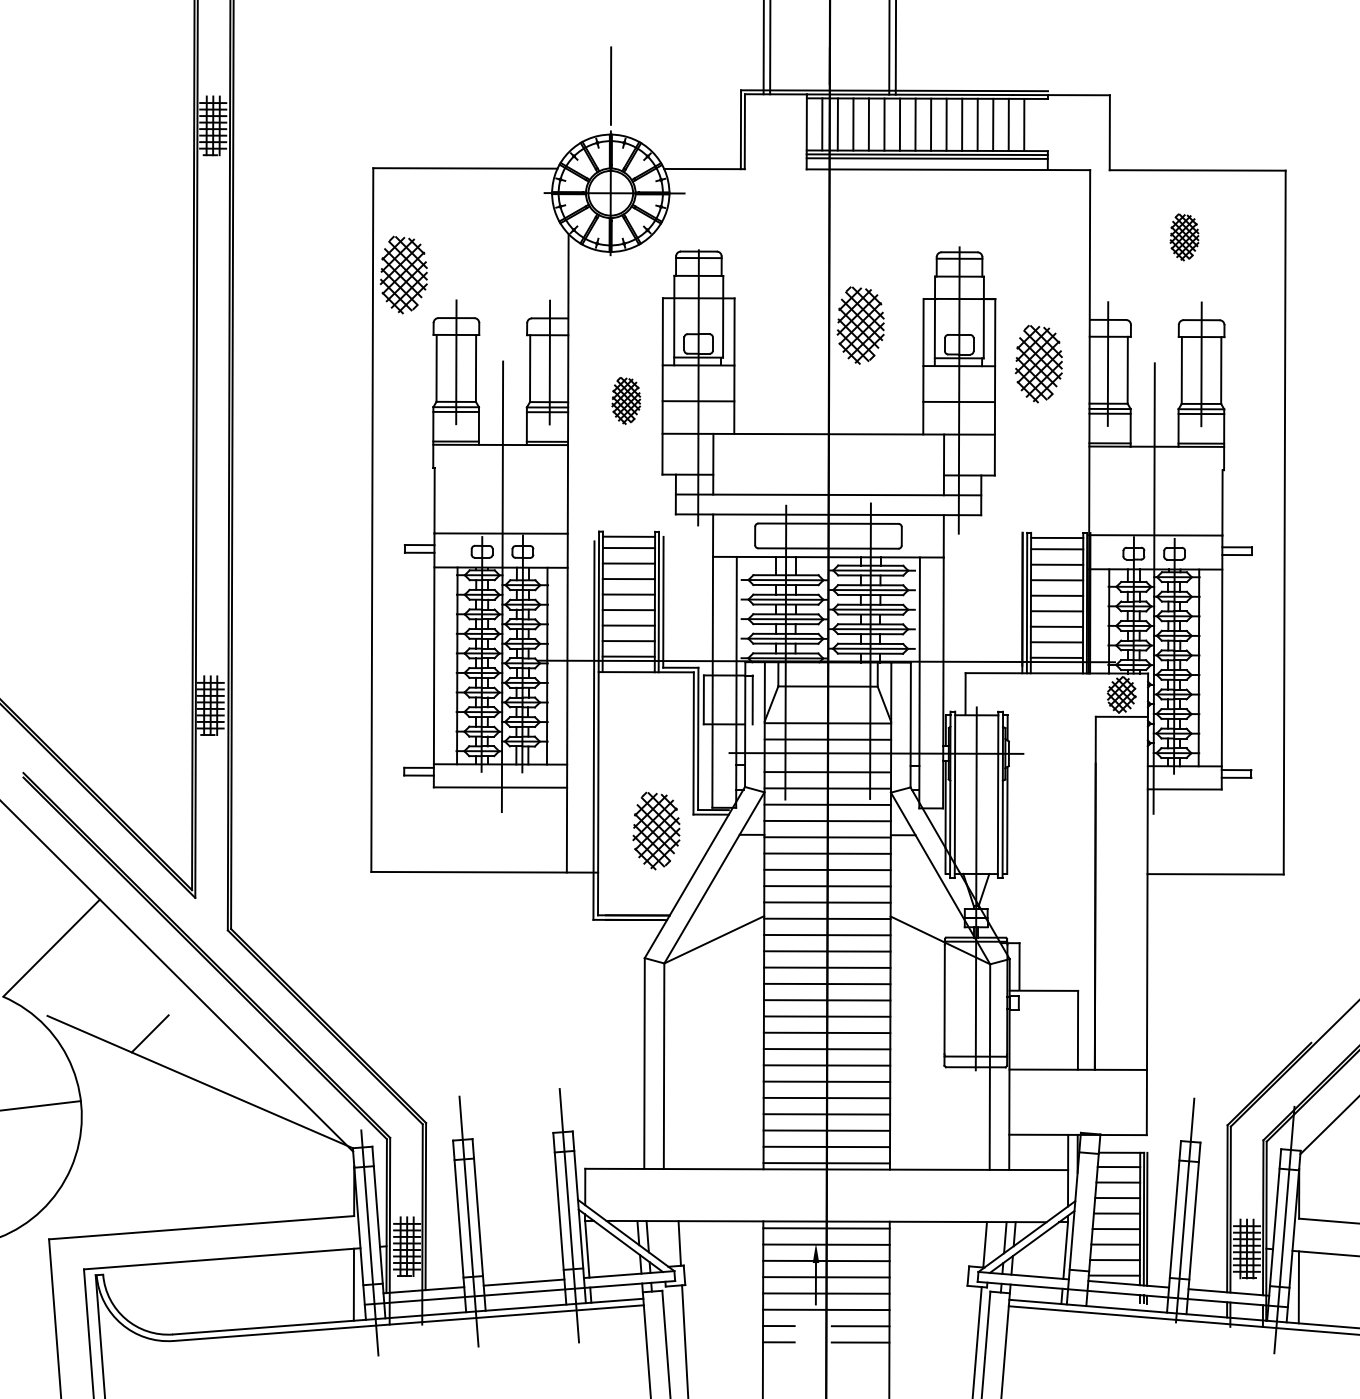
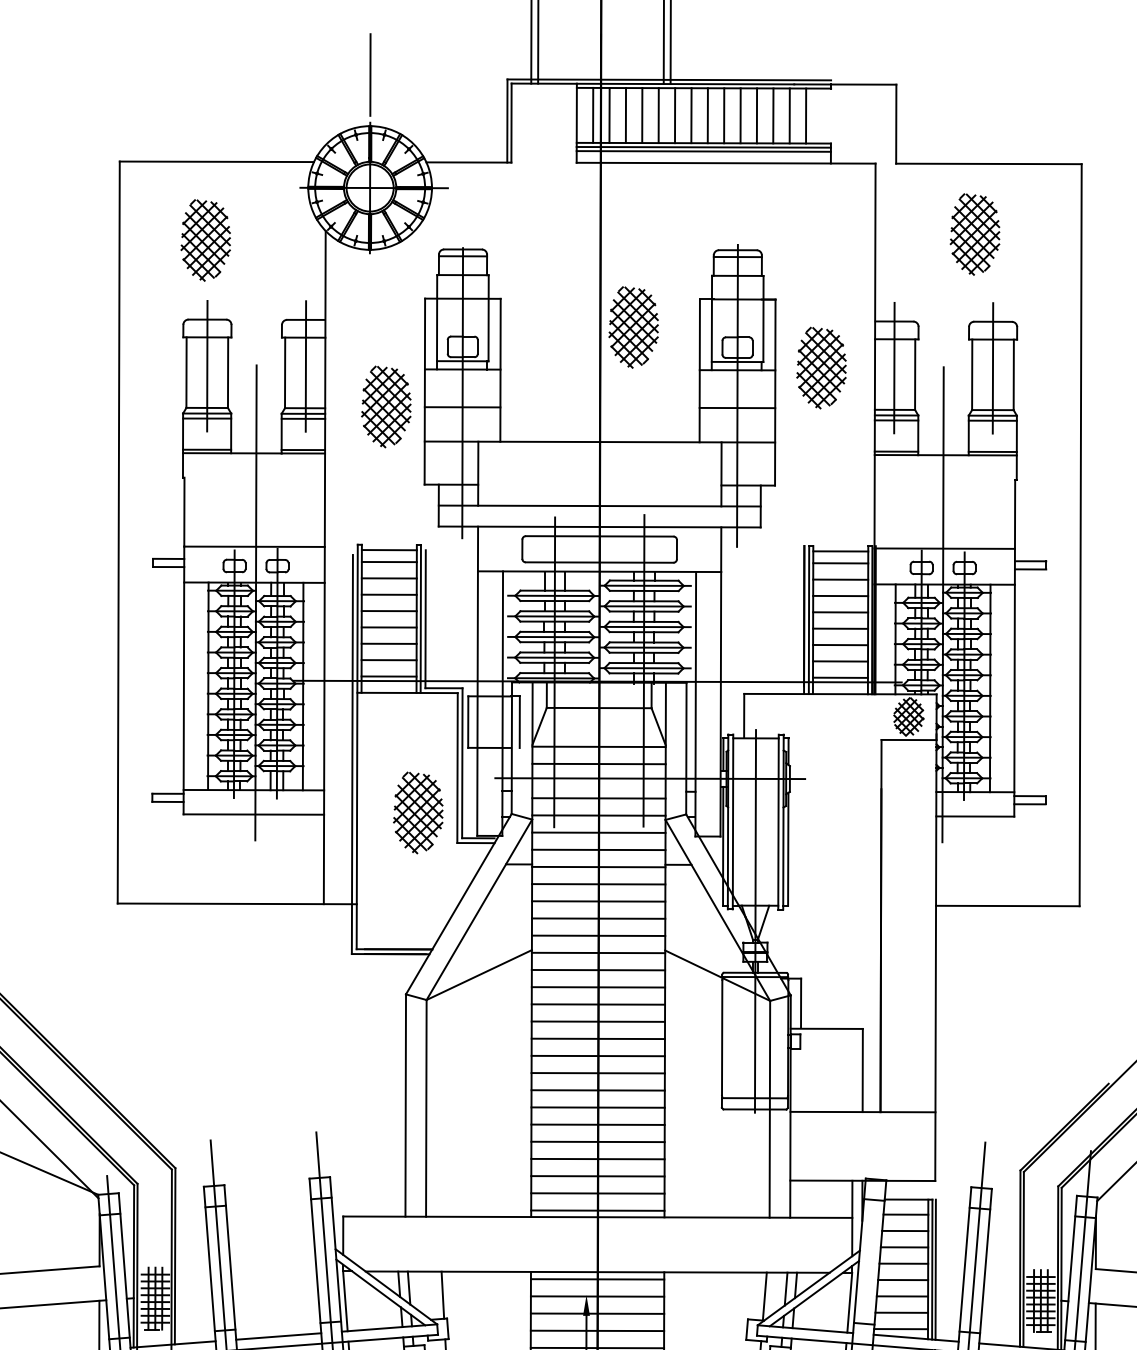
part: (1184, 237) -> (975, 234), size x1.67
part: (403, 274) -> (205, 239), moved
part: (626, 400) -> (386, 406), size x1.67
part: (656, 830) -> (418, 812), moved

